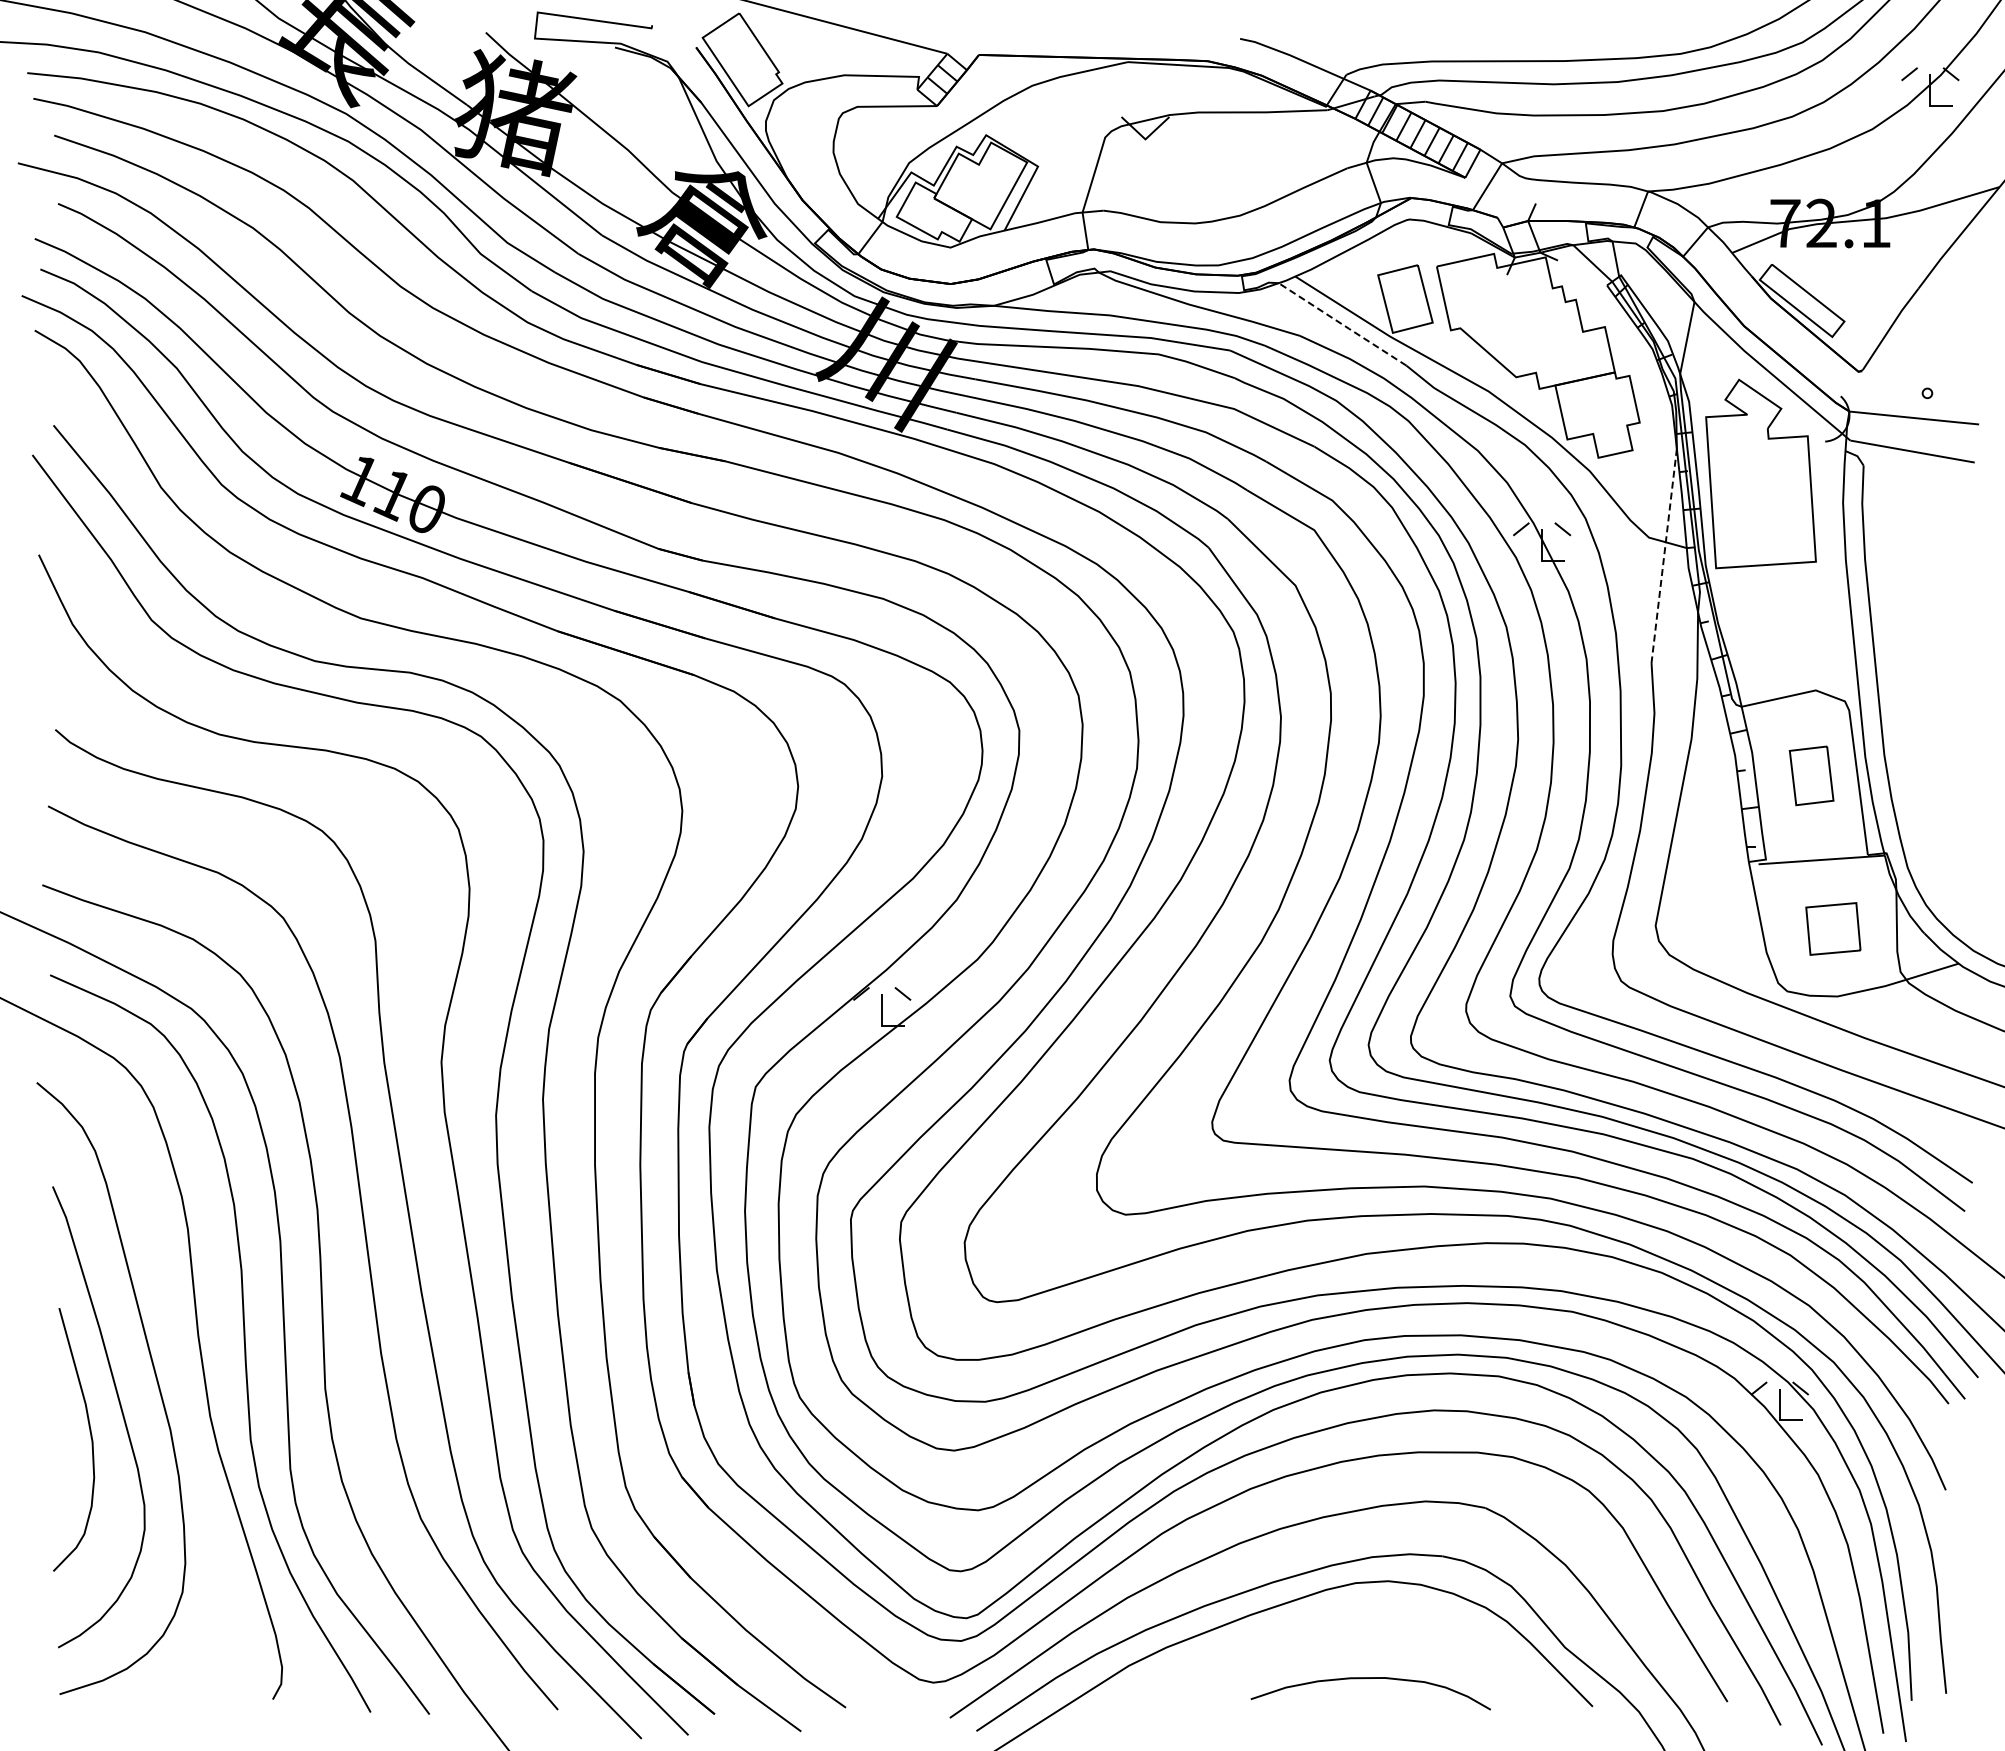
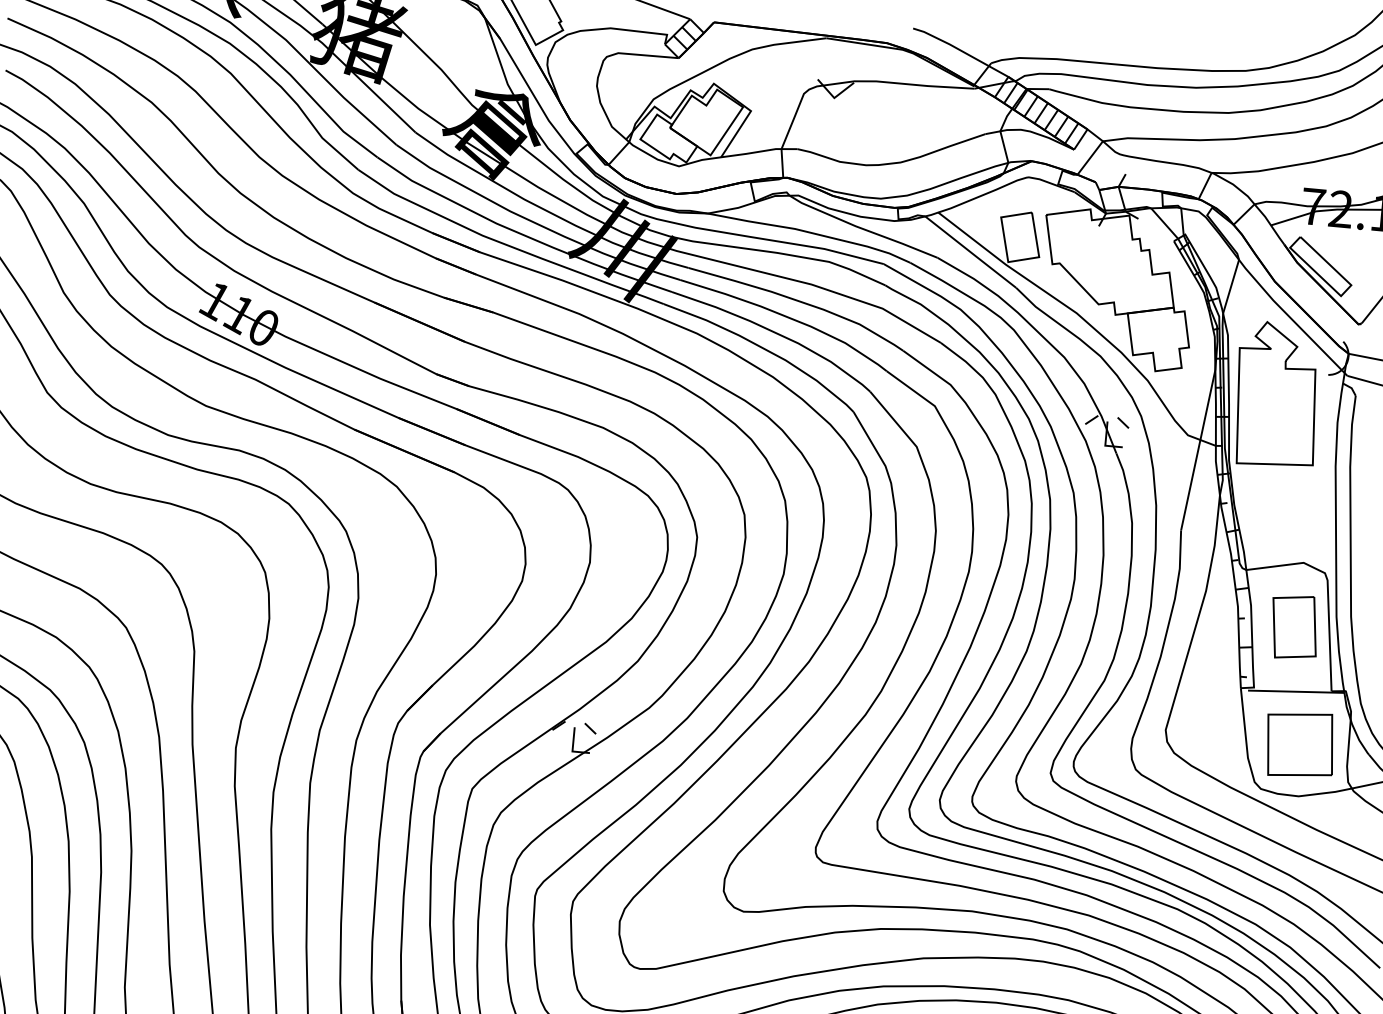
line: (1343, 325) -> (971, 253), dashed -> solid
line: (1664, 555) -> (1198, 449), dashed -> solid
part: (1811, 775) -> (1294, 627), size x1.43
part: (1833, 928) -> (1300, 744), size x1.67

